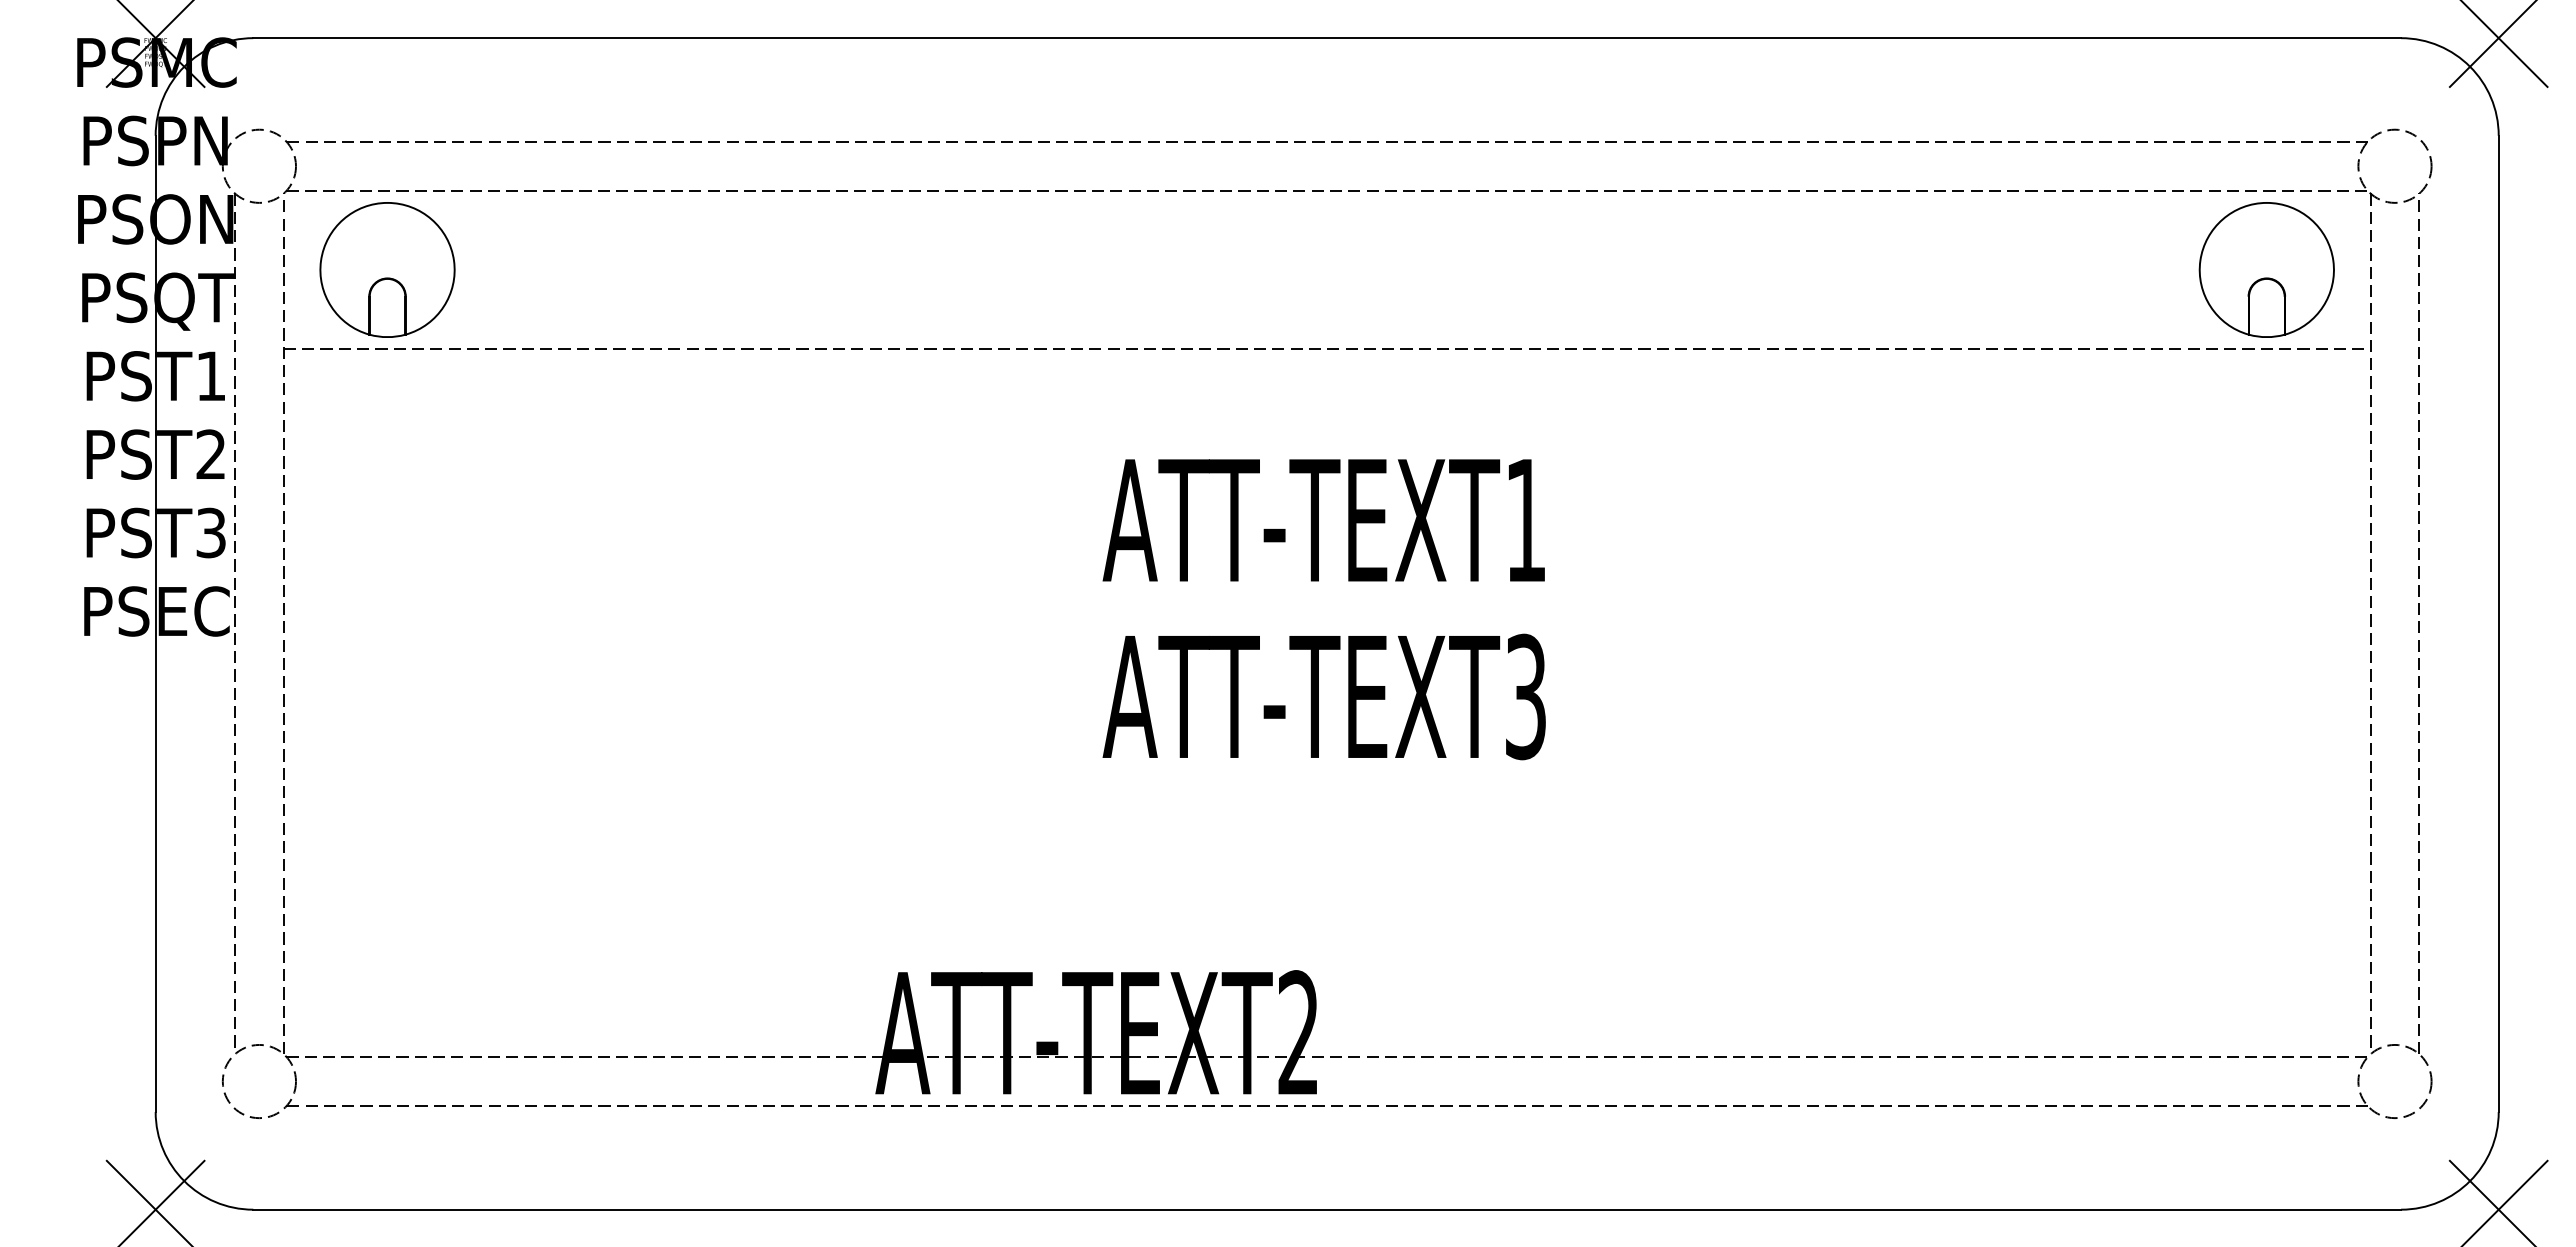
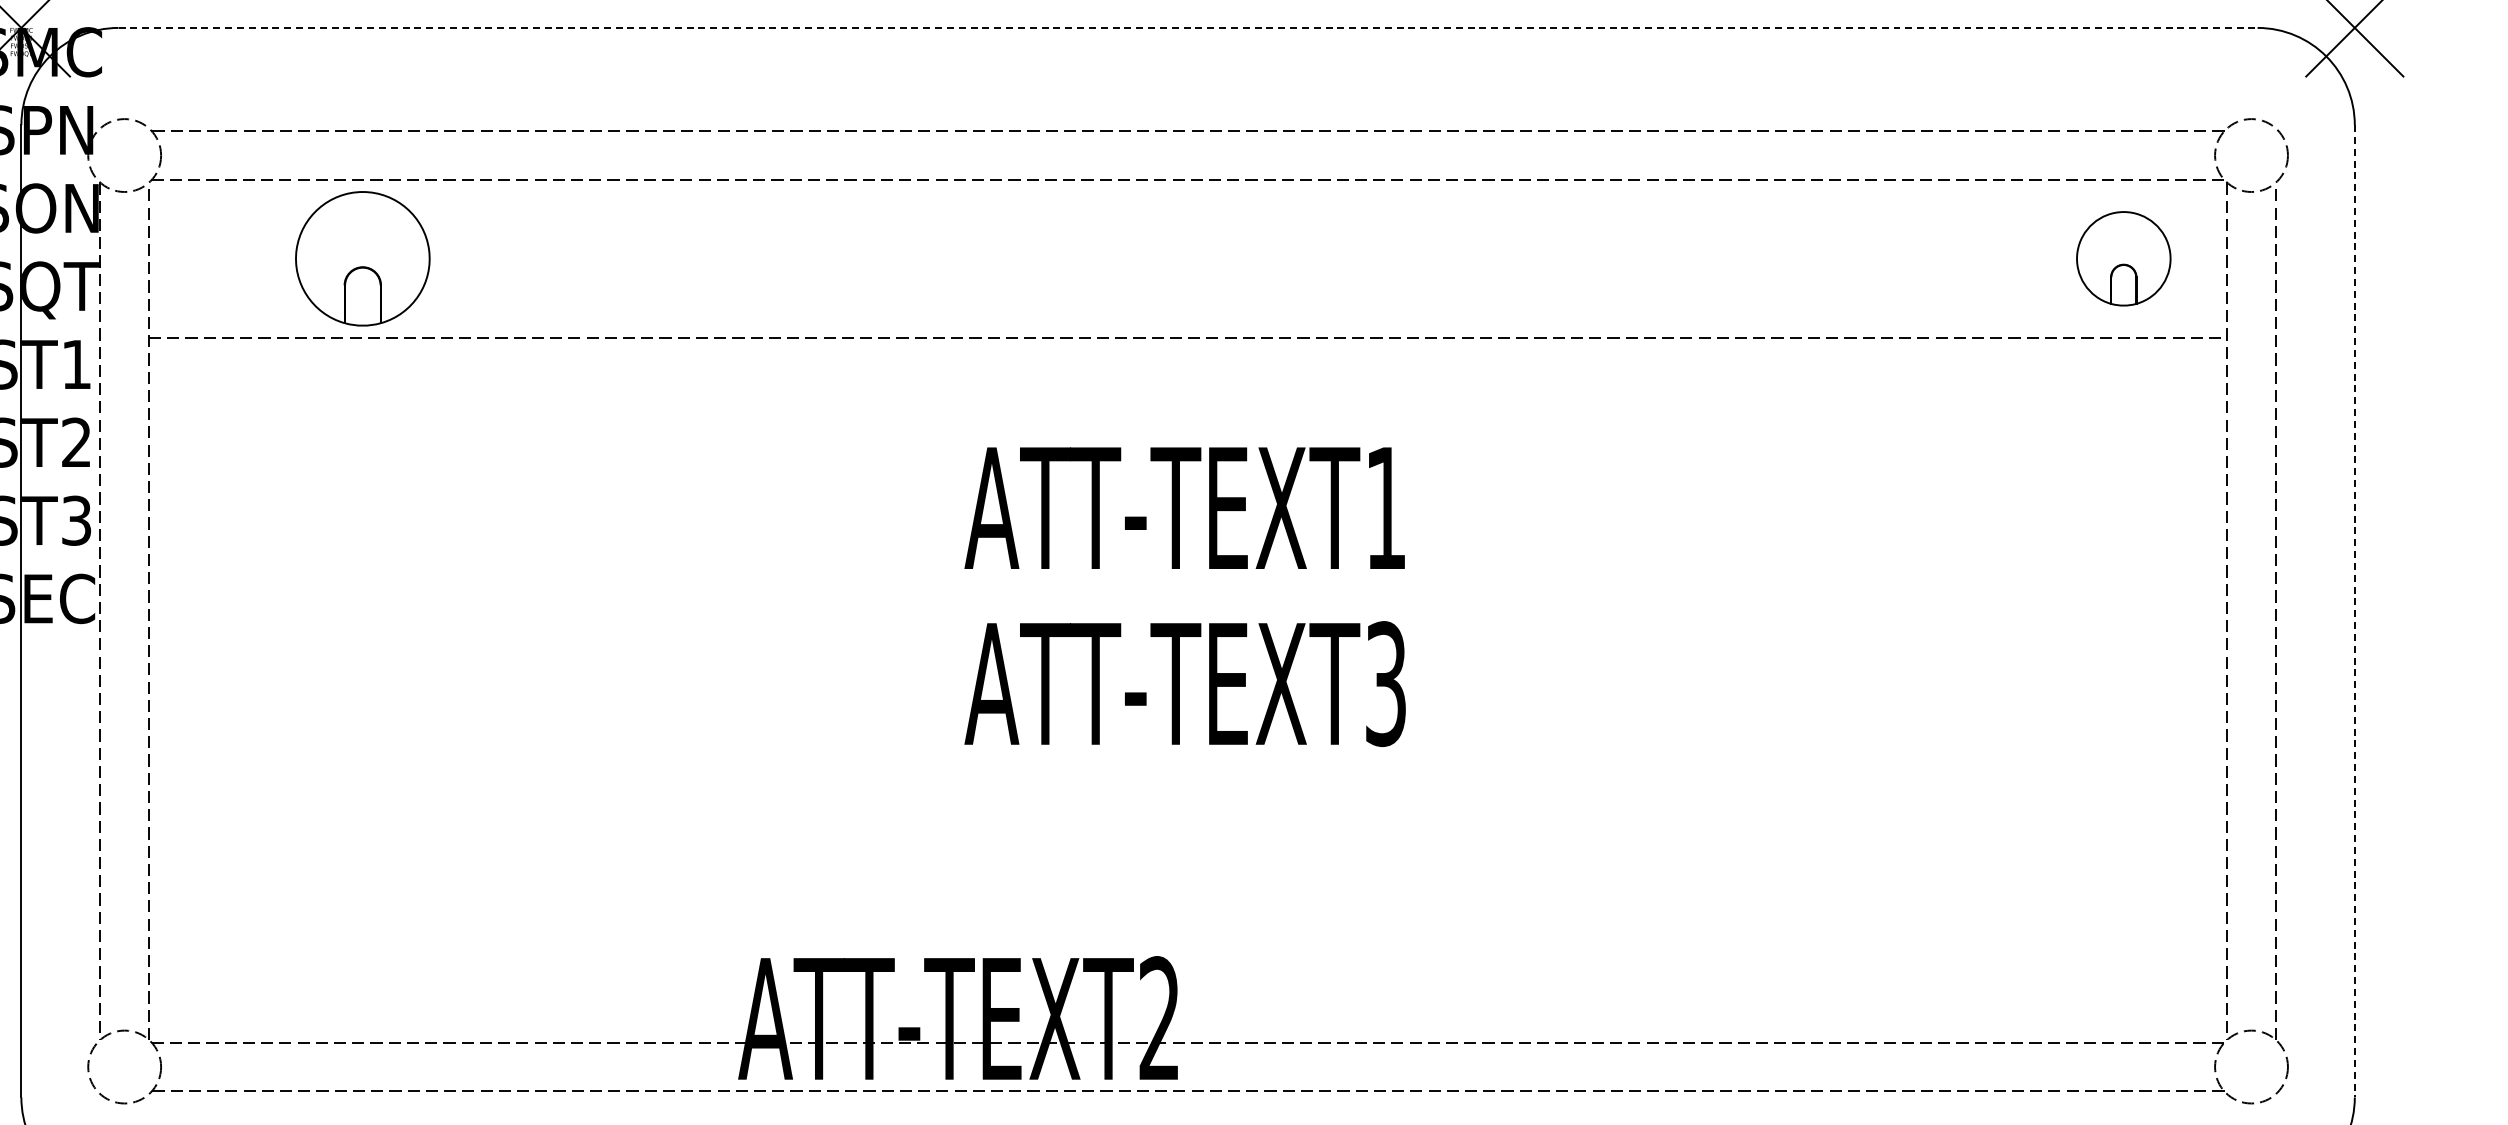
line: (1327, 38) -> (1188, 28), solid -> dashed
part: (387, 269) -> (362, 258), moved
part: (2266, 269) -> (2123, 258), size x0.7
line: (2498, 624) -> (2354, 611), solid -> dashed

